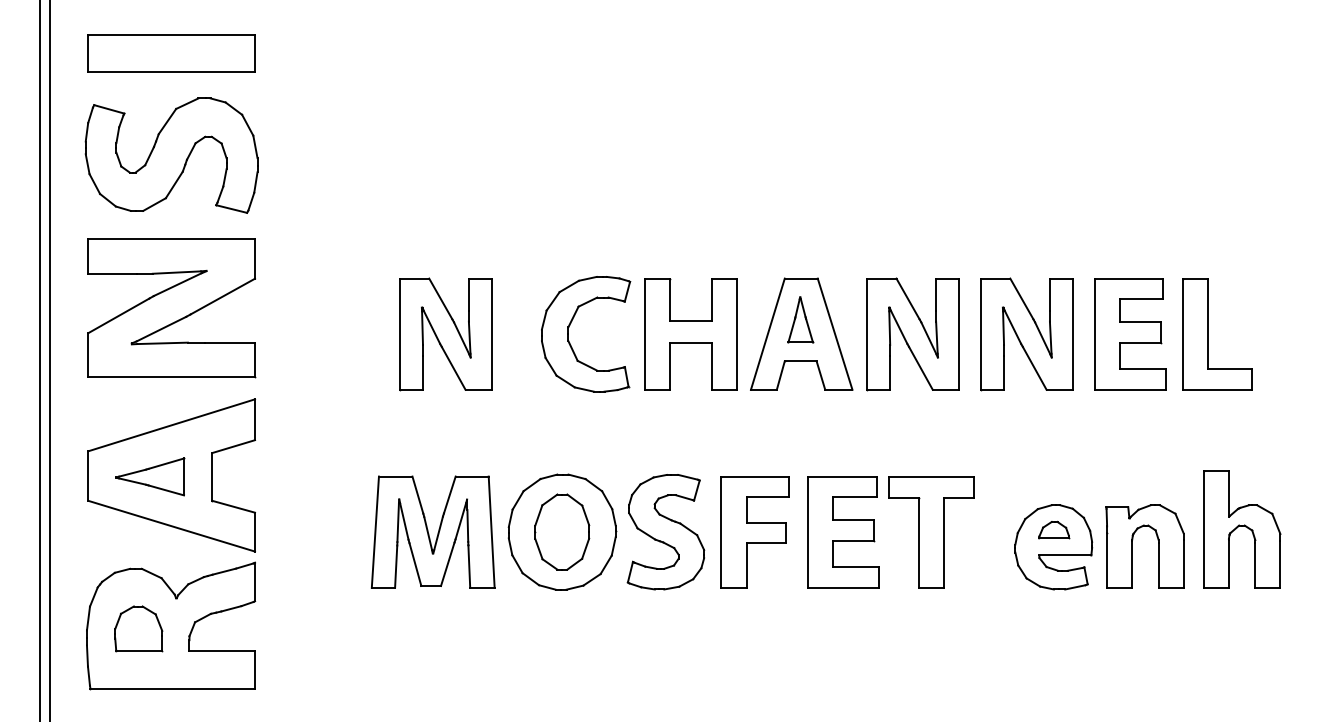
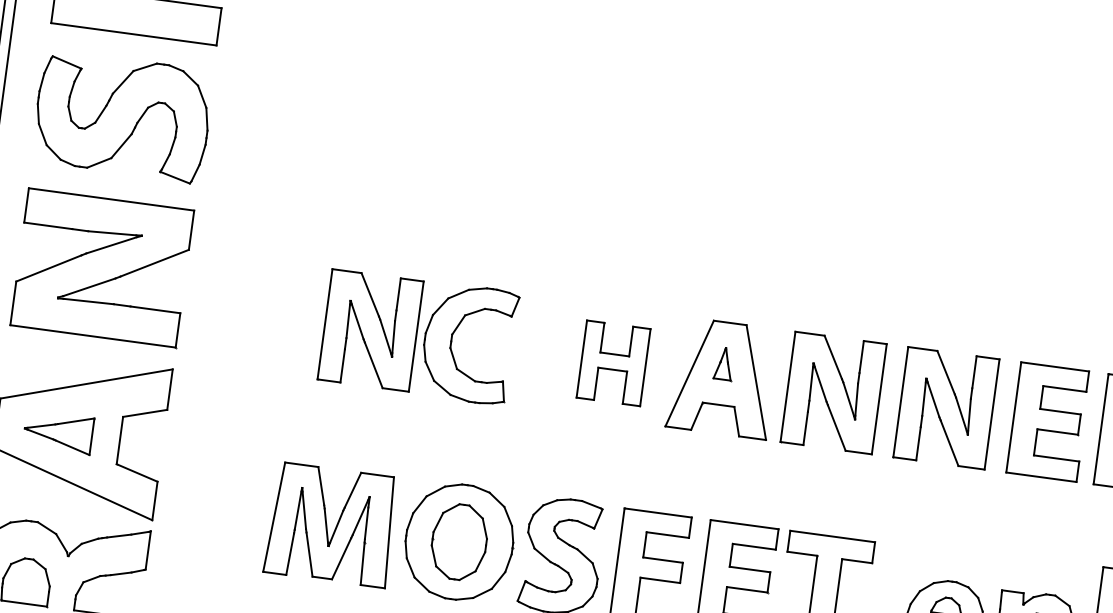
part: (800, 319) -> (723, 363), size x0.7
part: (690, 334) -> (612, 363), size x0.7
part: (570, 342) -> (452, 349), moved

